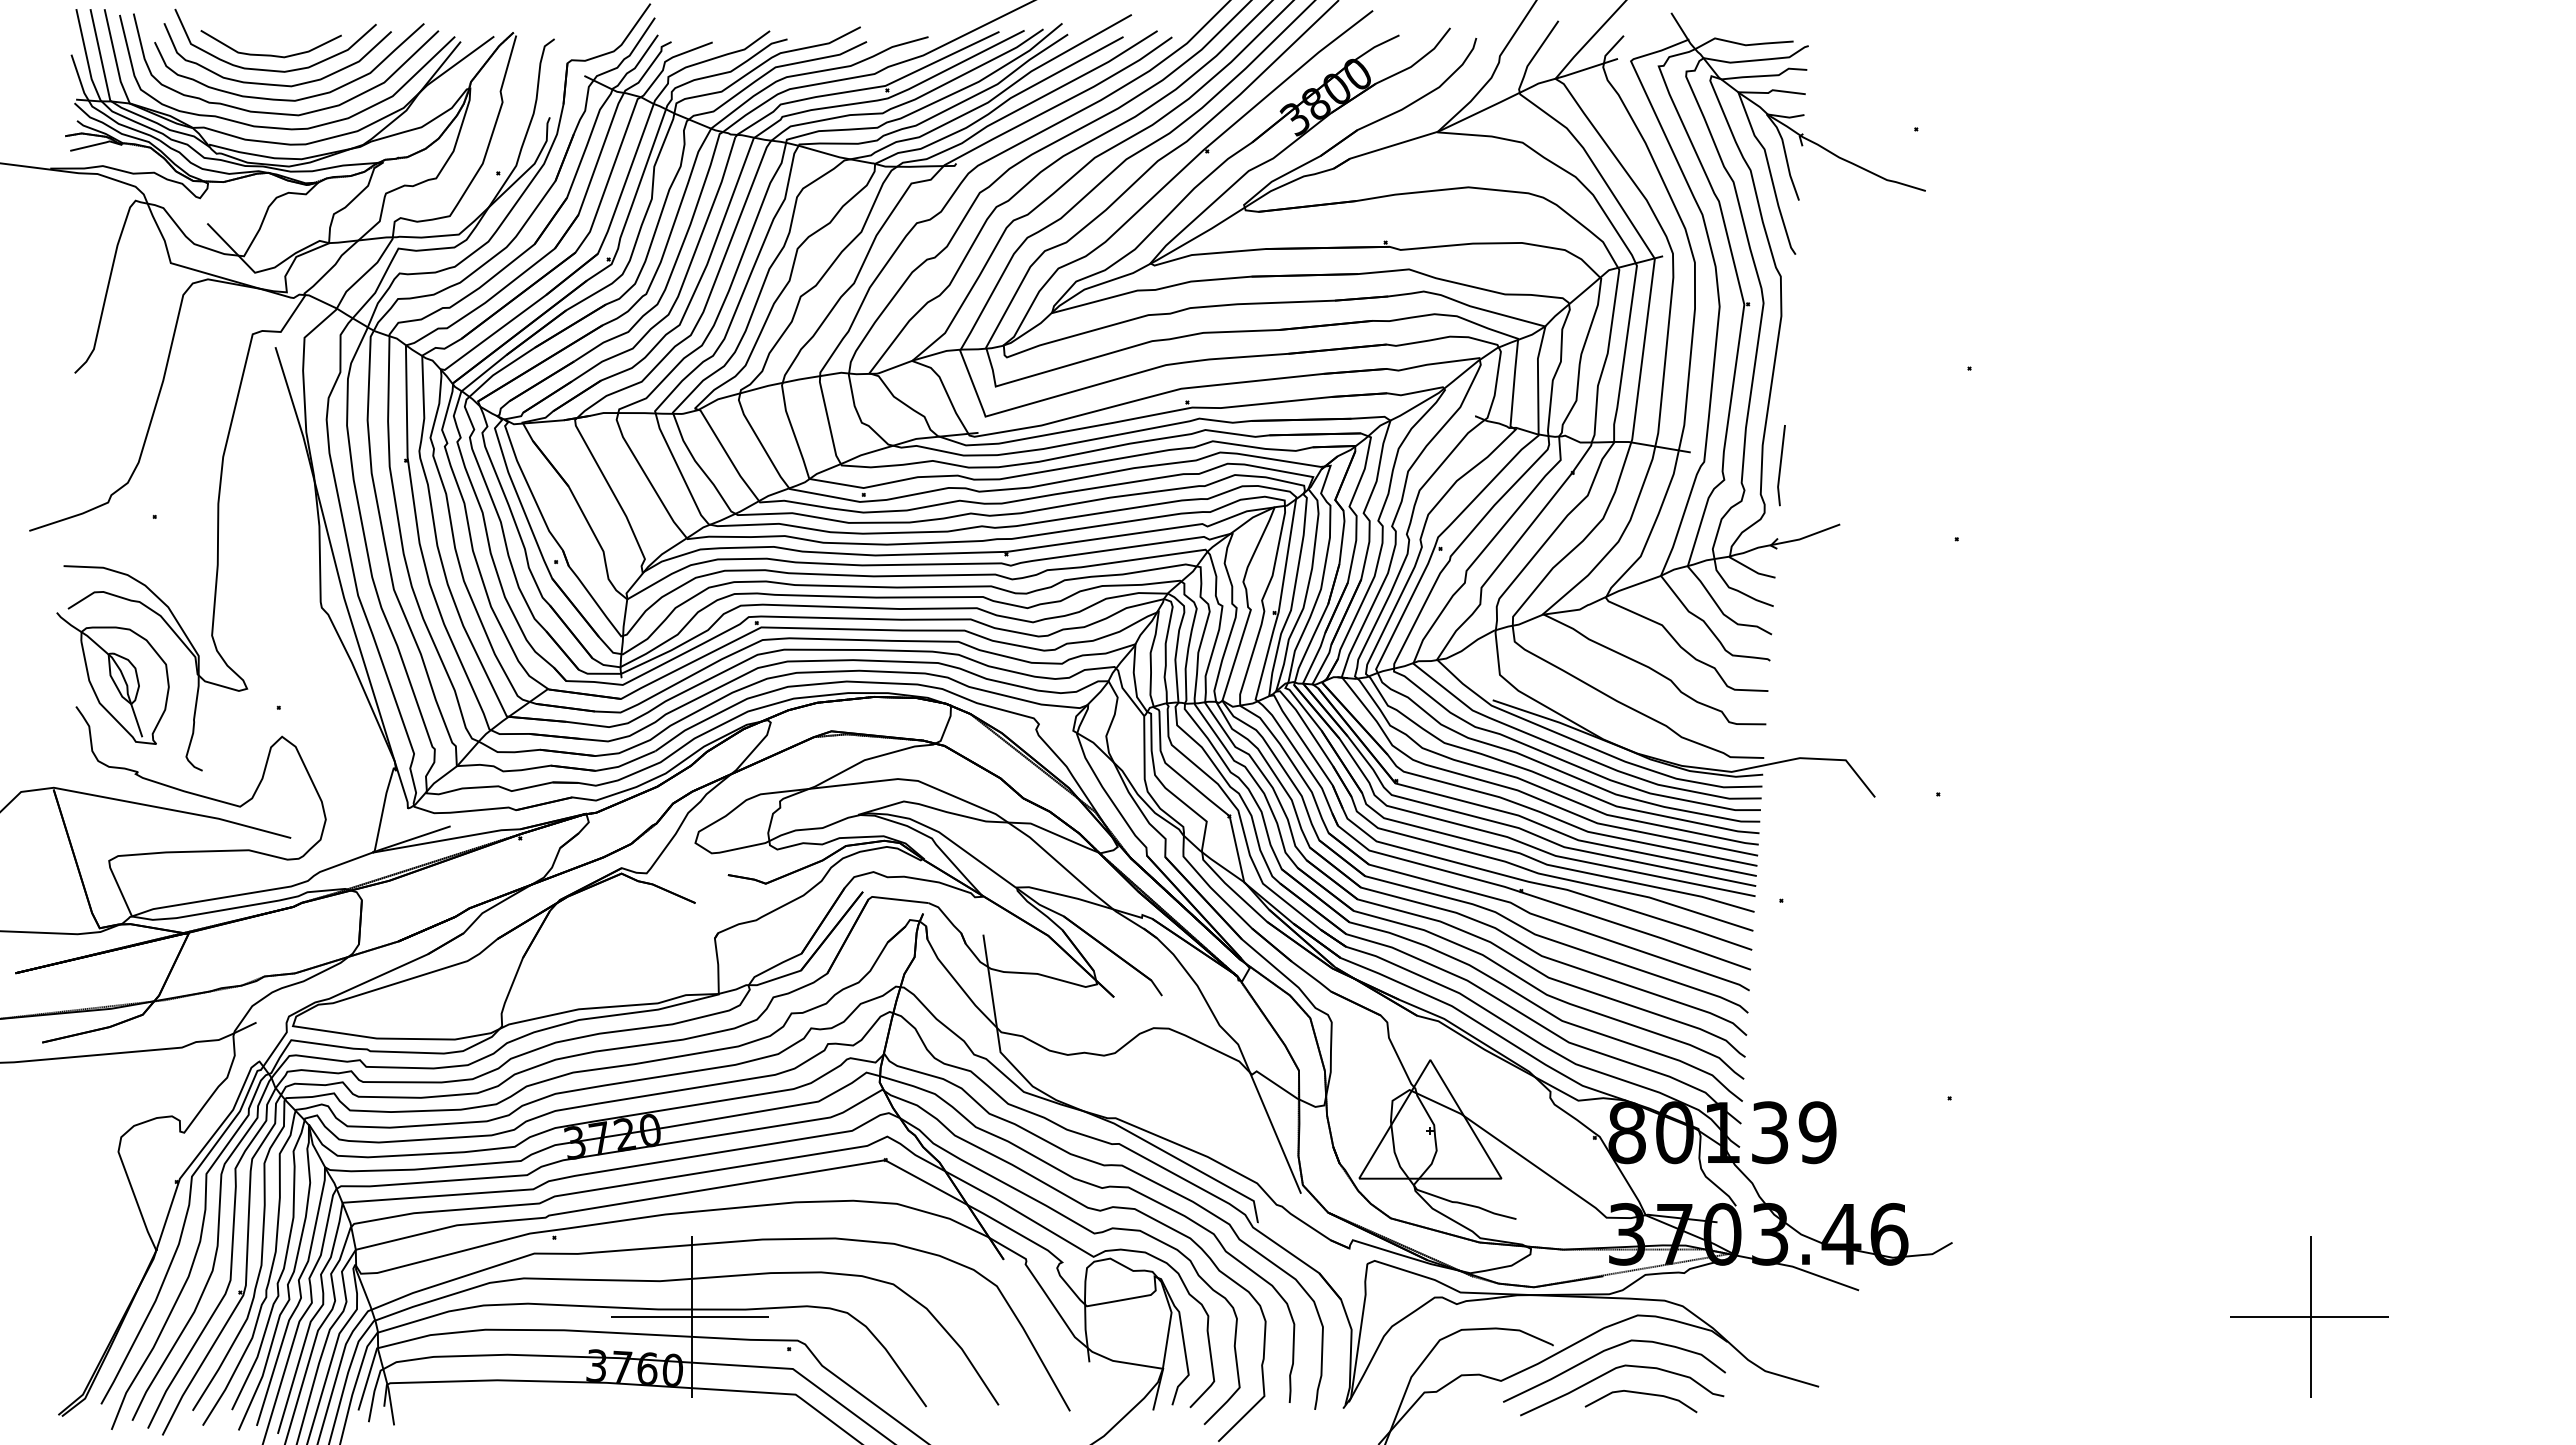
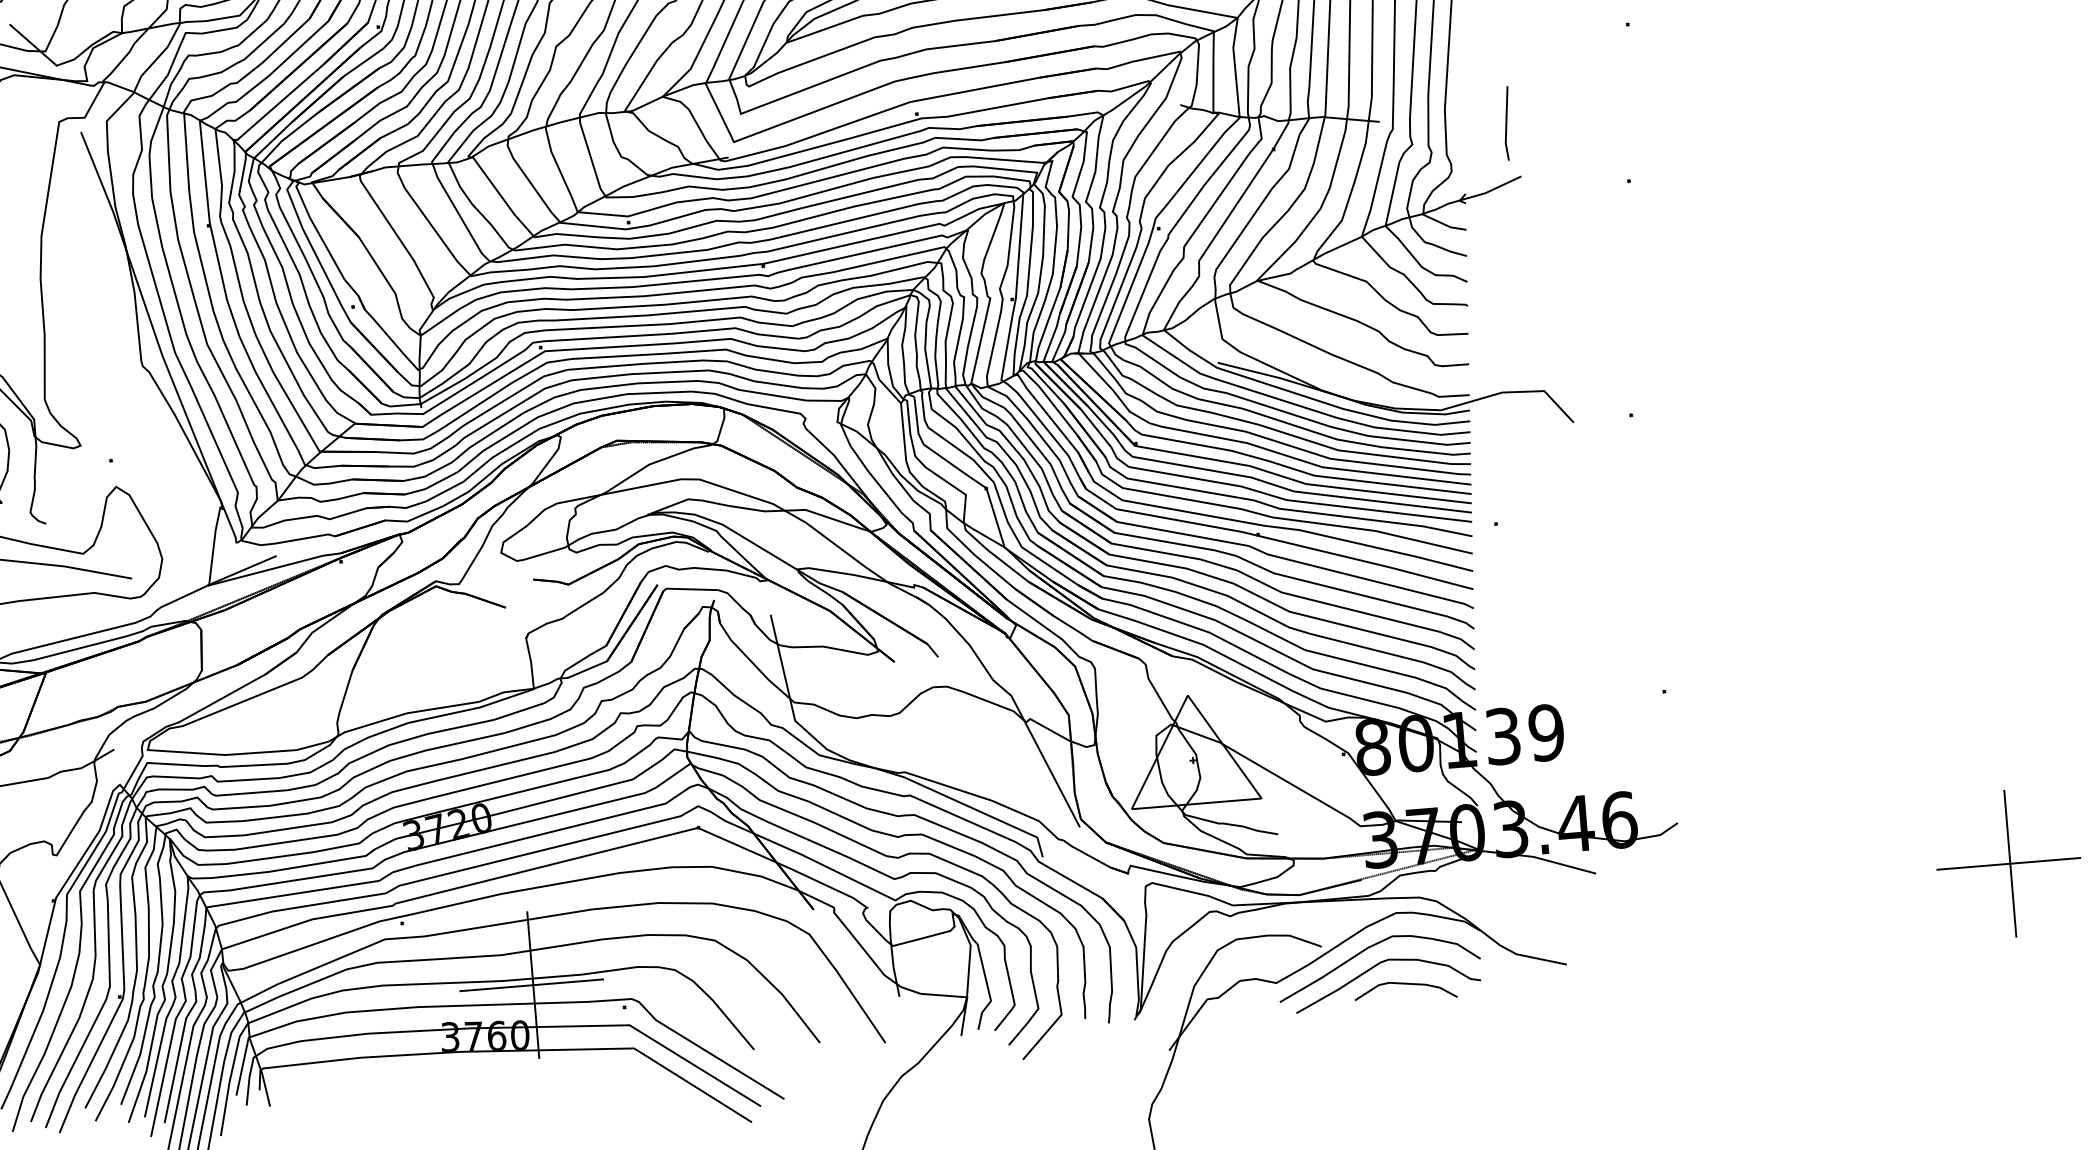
line: (1781, 465) -> (1507, 123), moved

